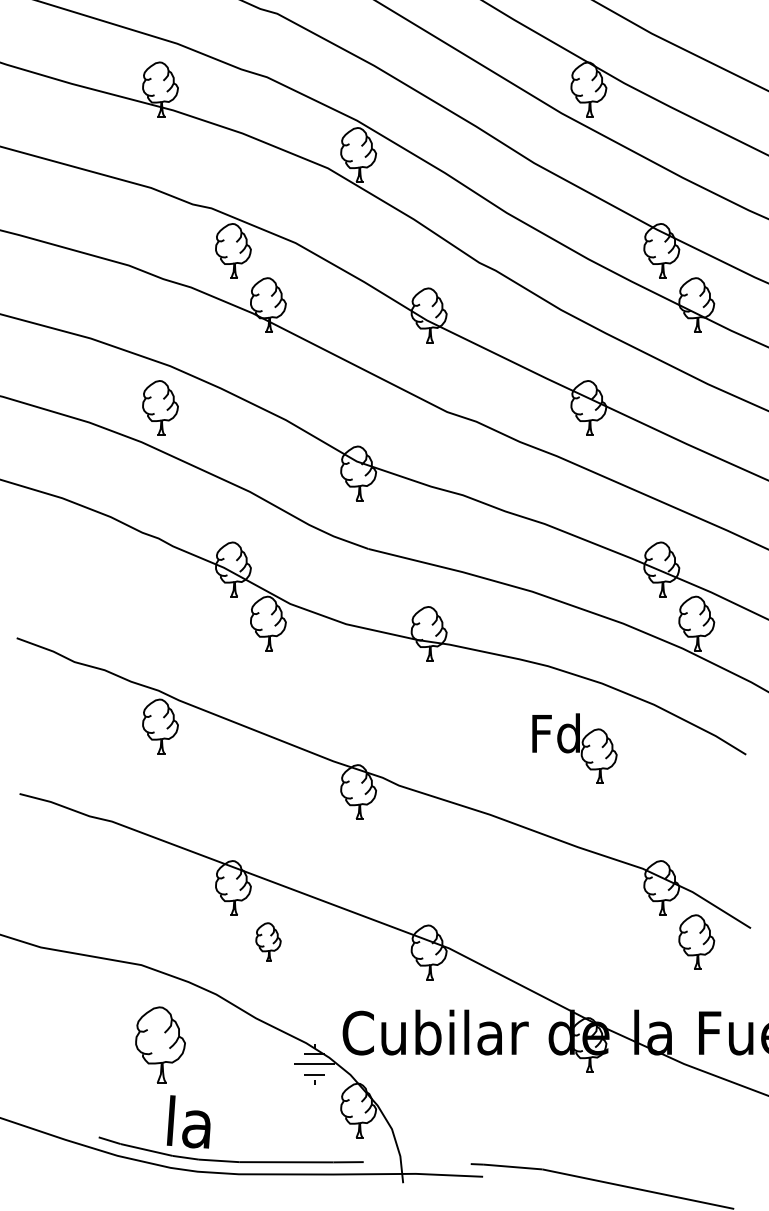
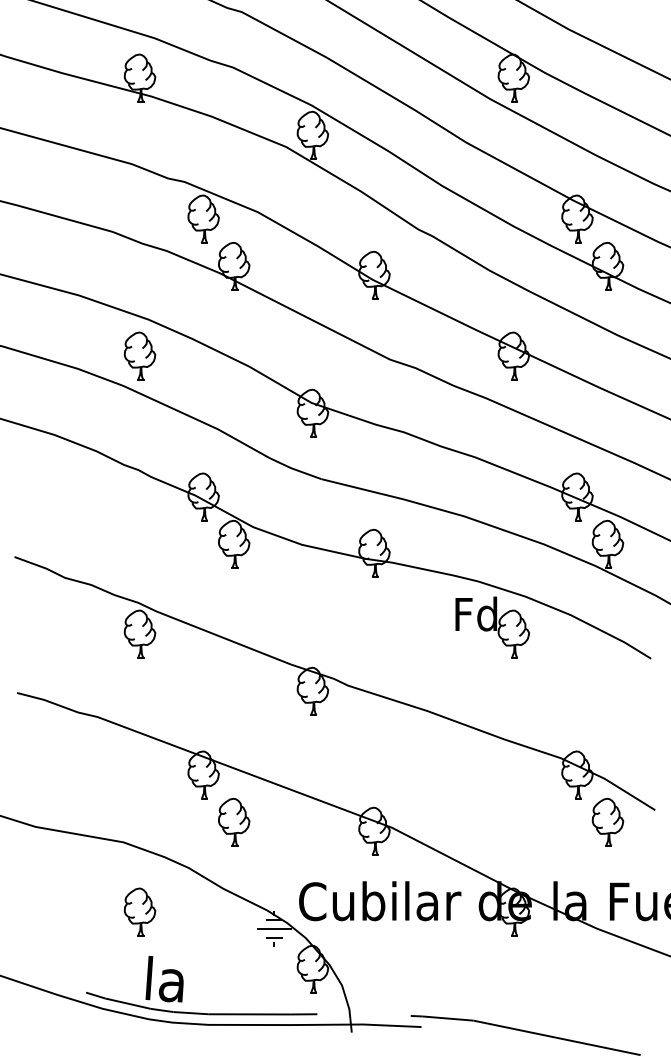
part: (574, 748) -> (492, 627), moved
part: (268, 941) -> (234, 821), size x1.43
part: (159, 1044) -> (139, 911), size x0.71

